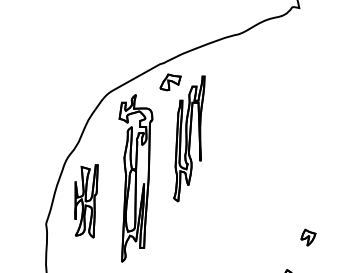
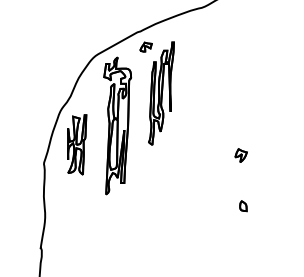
part: (169, 81) -> (145, 46), size x0.7
part: (307, 237) -> (240, 155), moved

